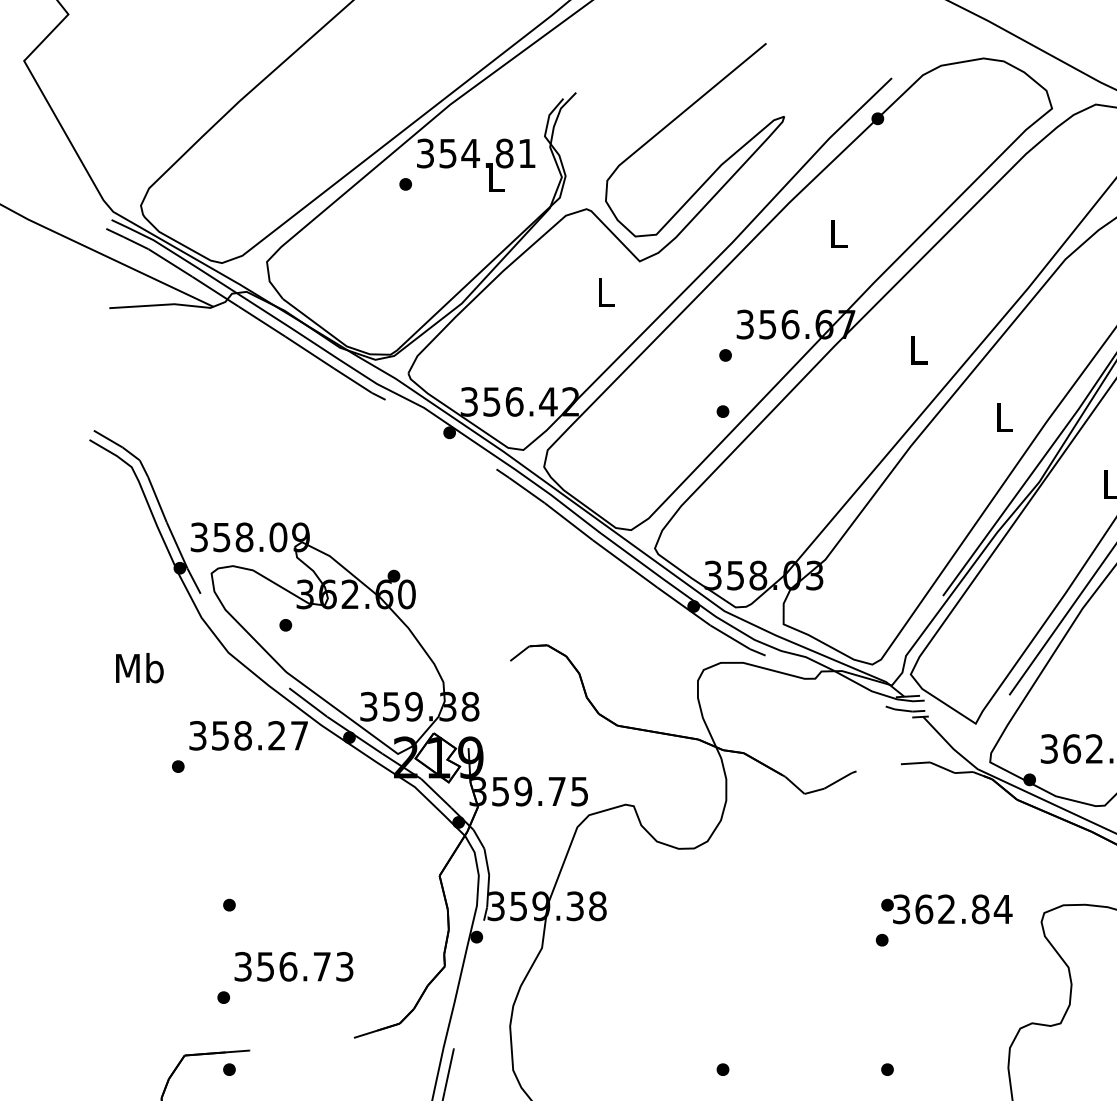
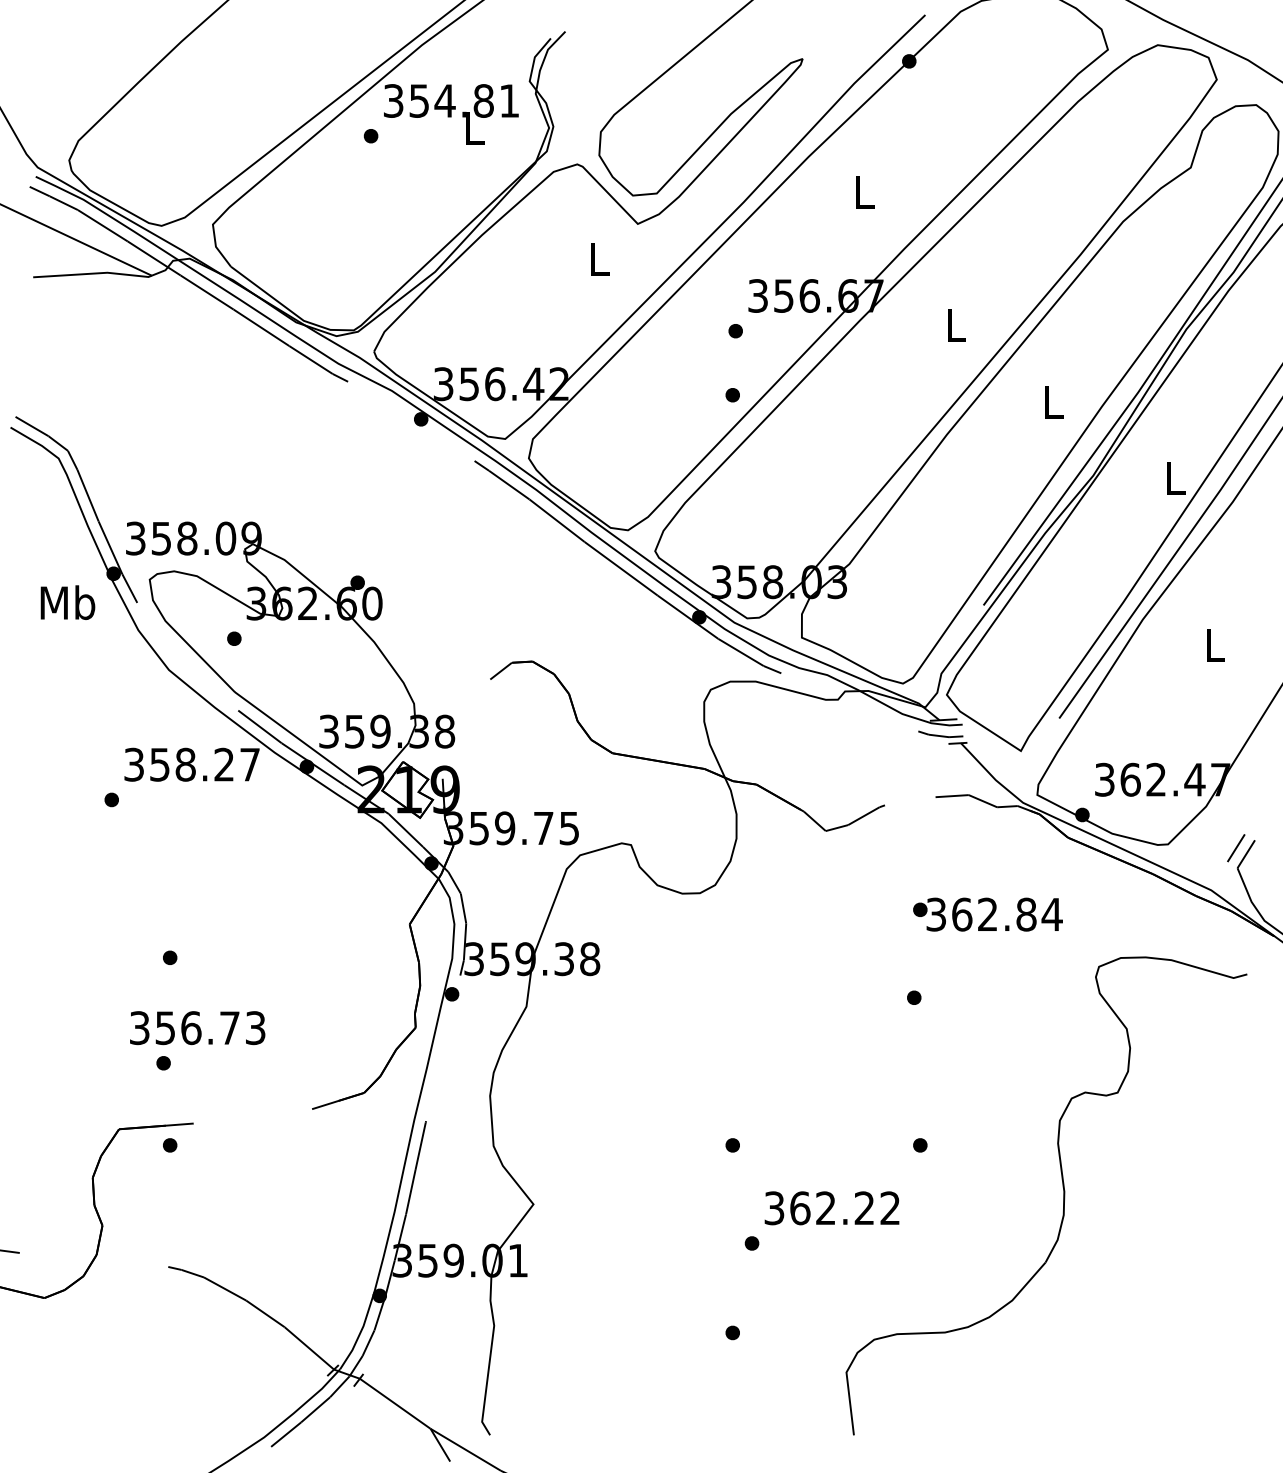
text: (139, 668) -> (67, 602), moved
text: (946, 909) -> (987, 914), moved
text: (293, 967) -> (197, 1028), moved

